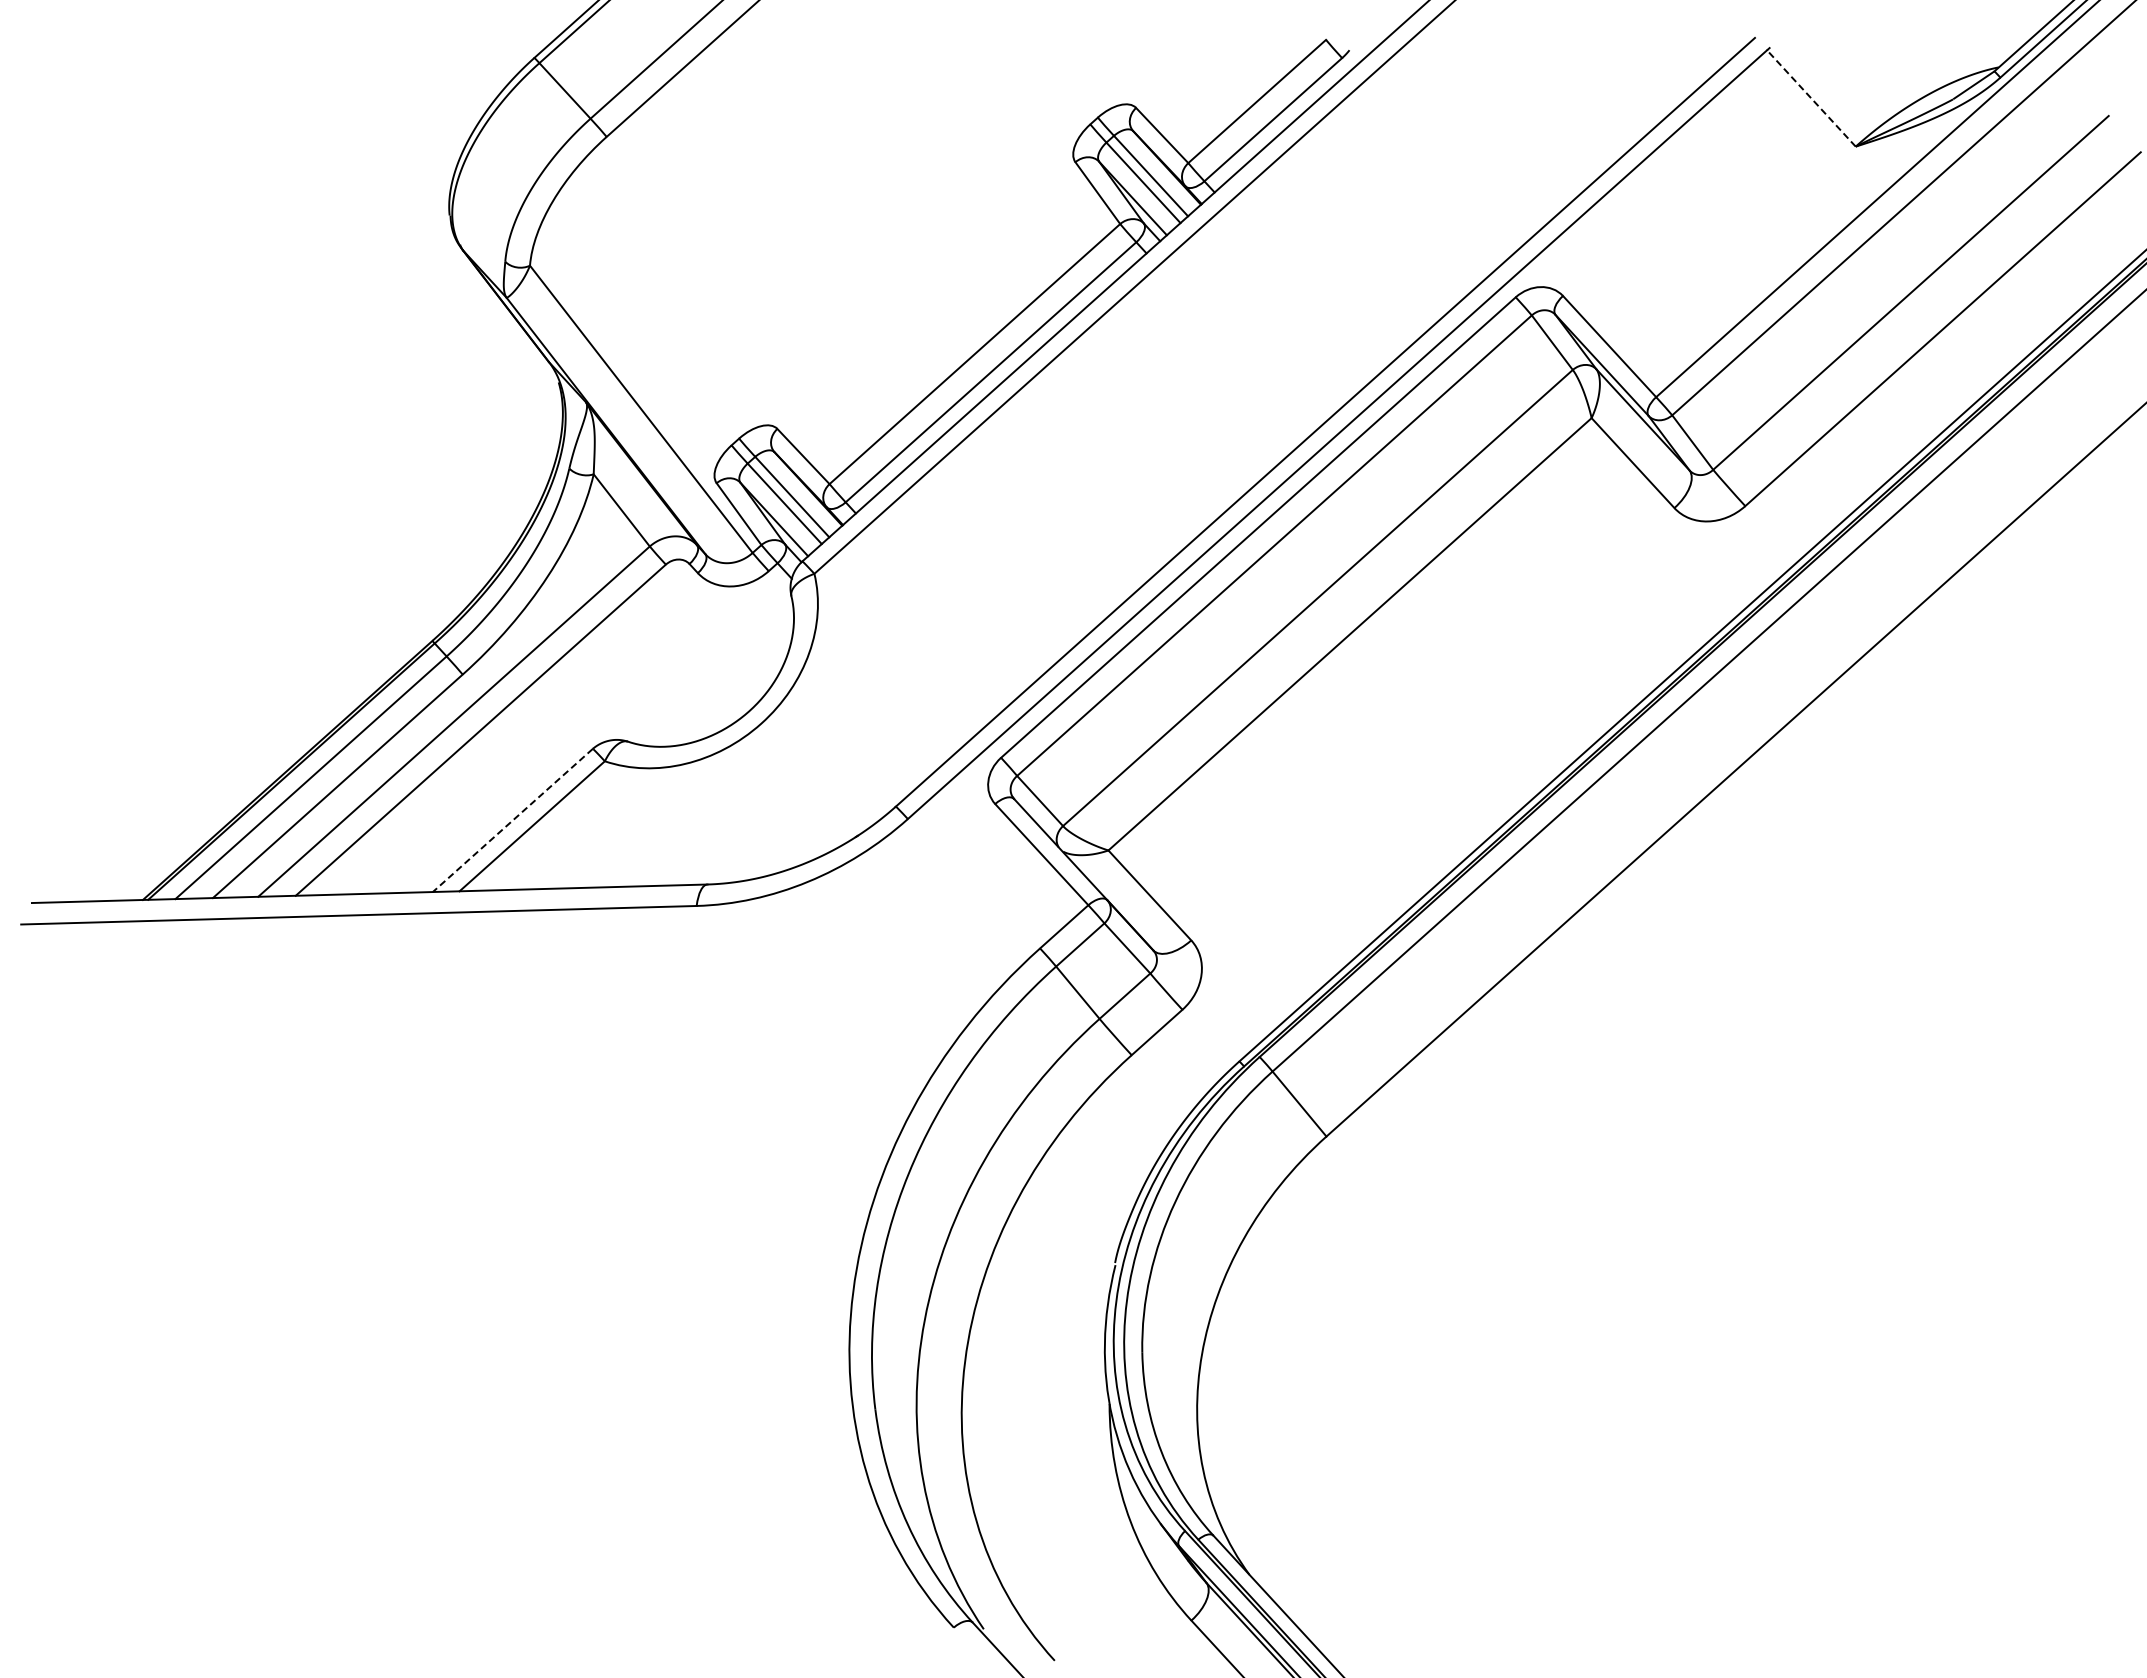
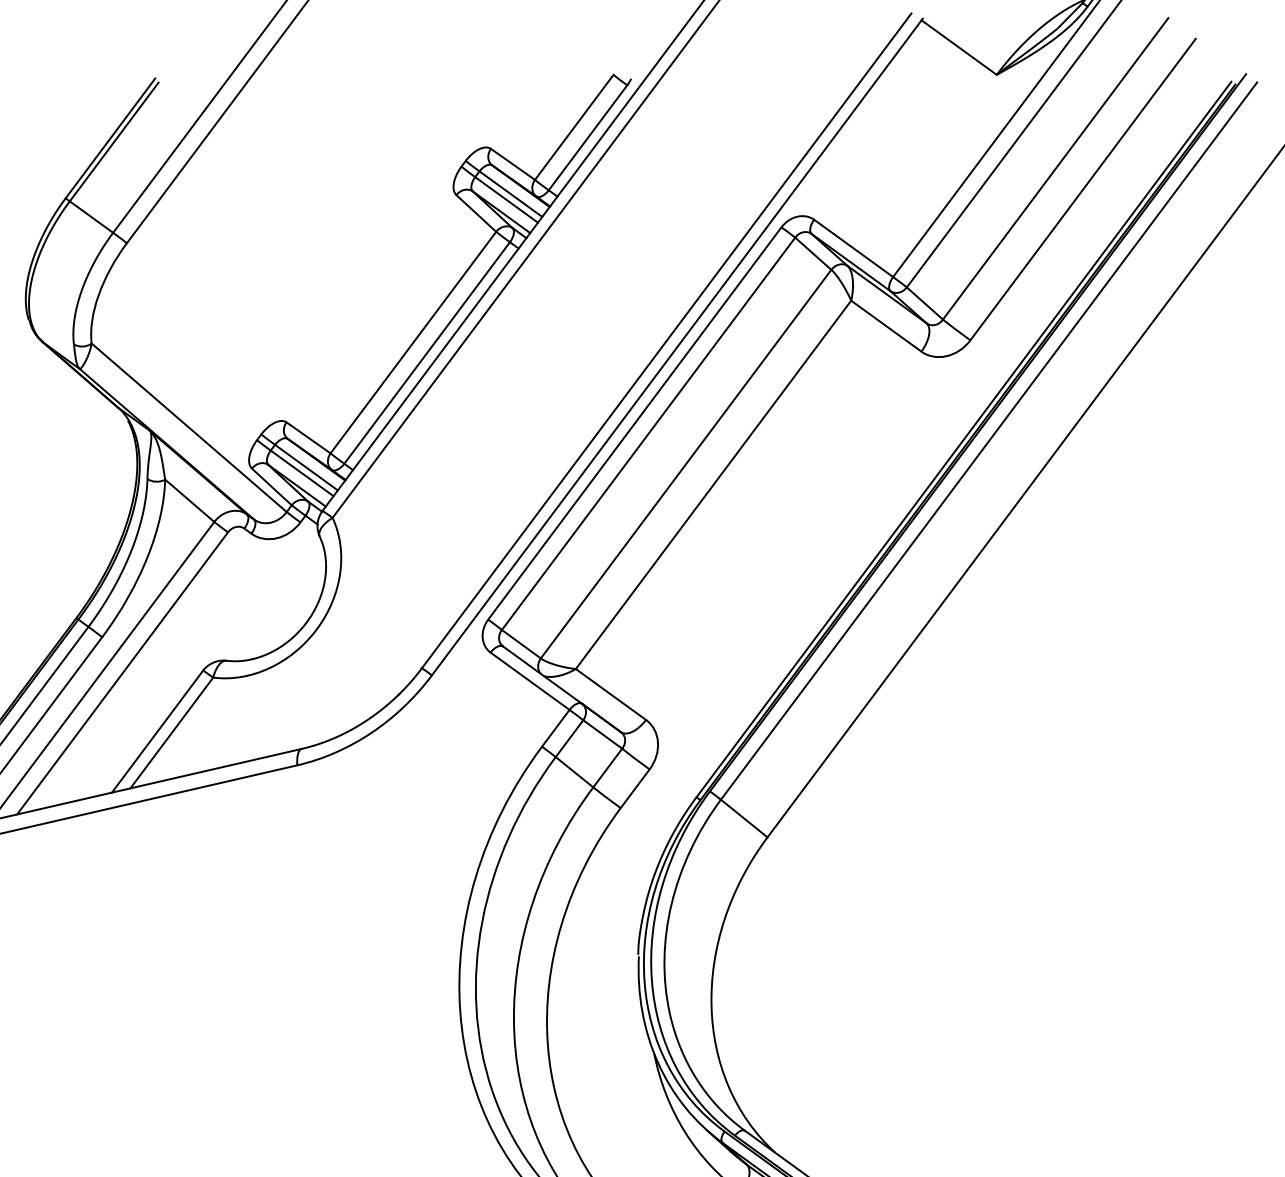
line: (1811, 98) -> (959, 47), dashed -> solid
line: (512, 820) -> (157, 731), dashed -> solid

